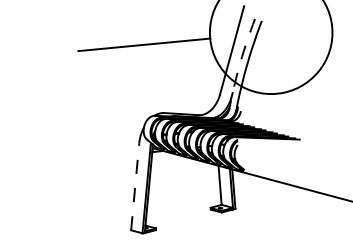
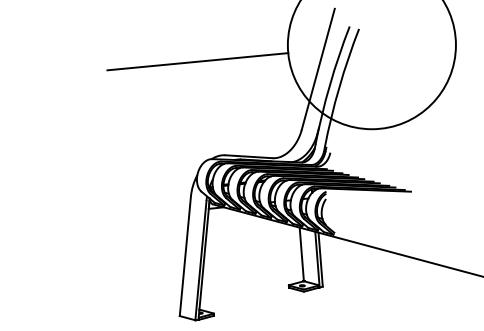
arc: (240, 61) -> (329, 84), dashed -> solid
line: (135, 186) -> (185, 256), dashed -> solid

